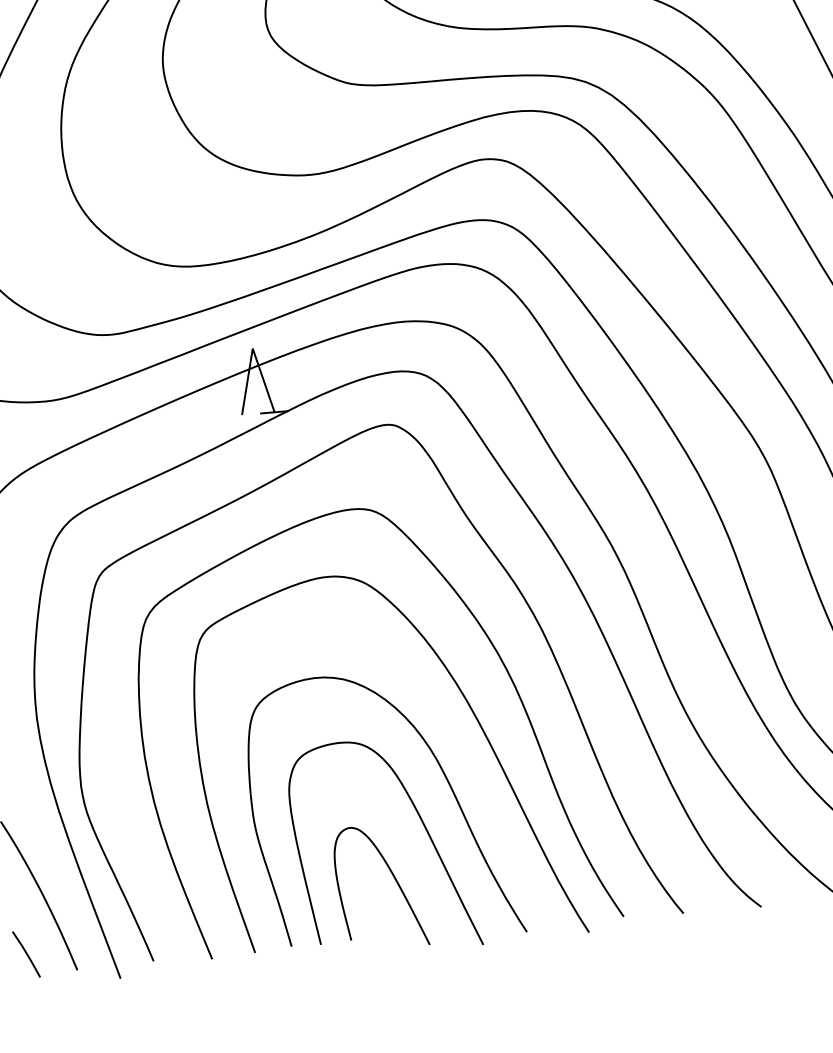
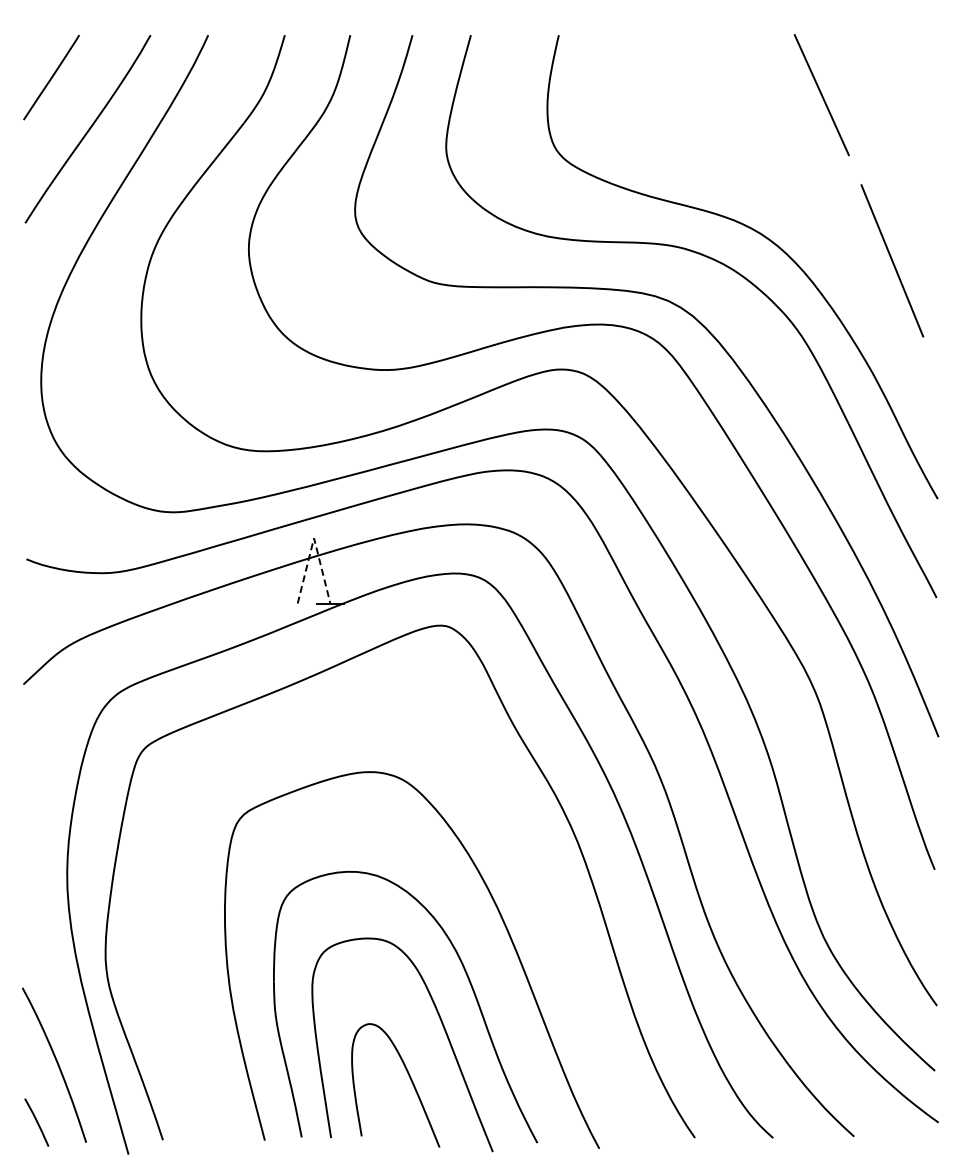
line: (253, 348) -> (314, 538), solid -> dashed
curve: (498, 657) -> (532, 866), removed

